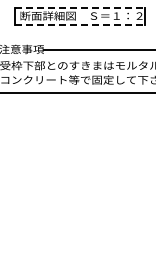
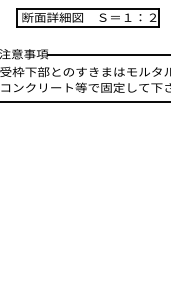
line: (80, 7) -> (88, 8), dashed -> solid
line: (80, 25) -> (88, 28), dashed -> solid

